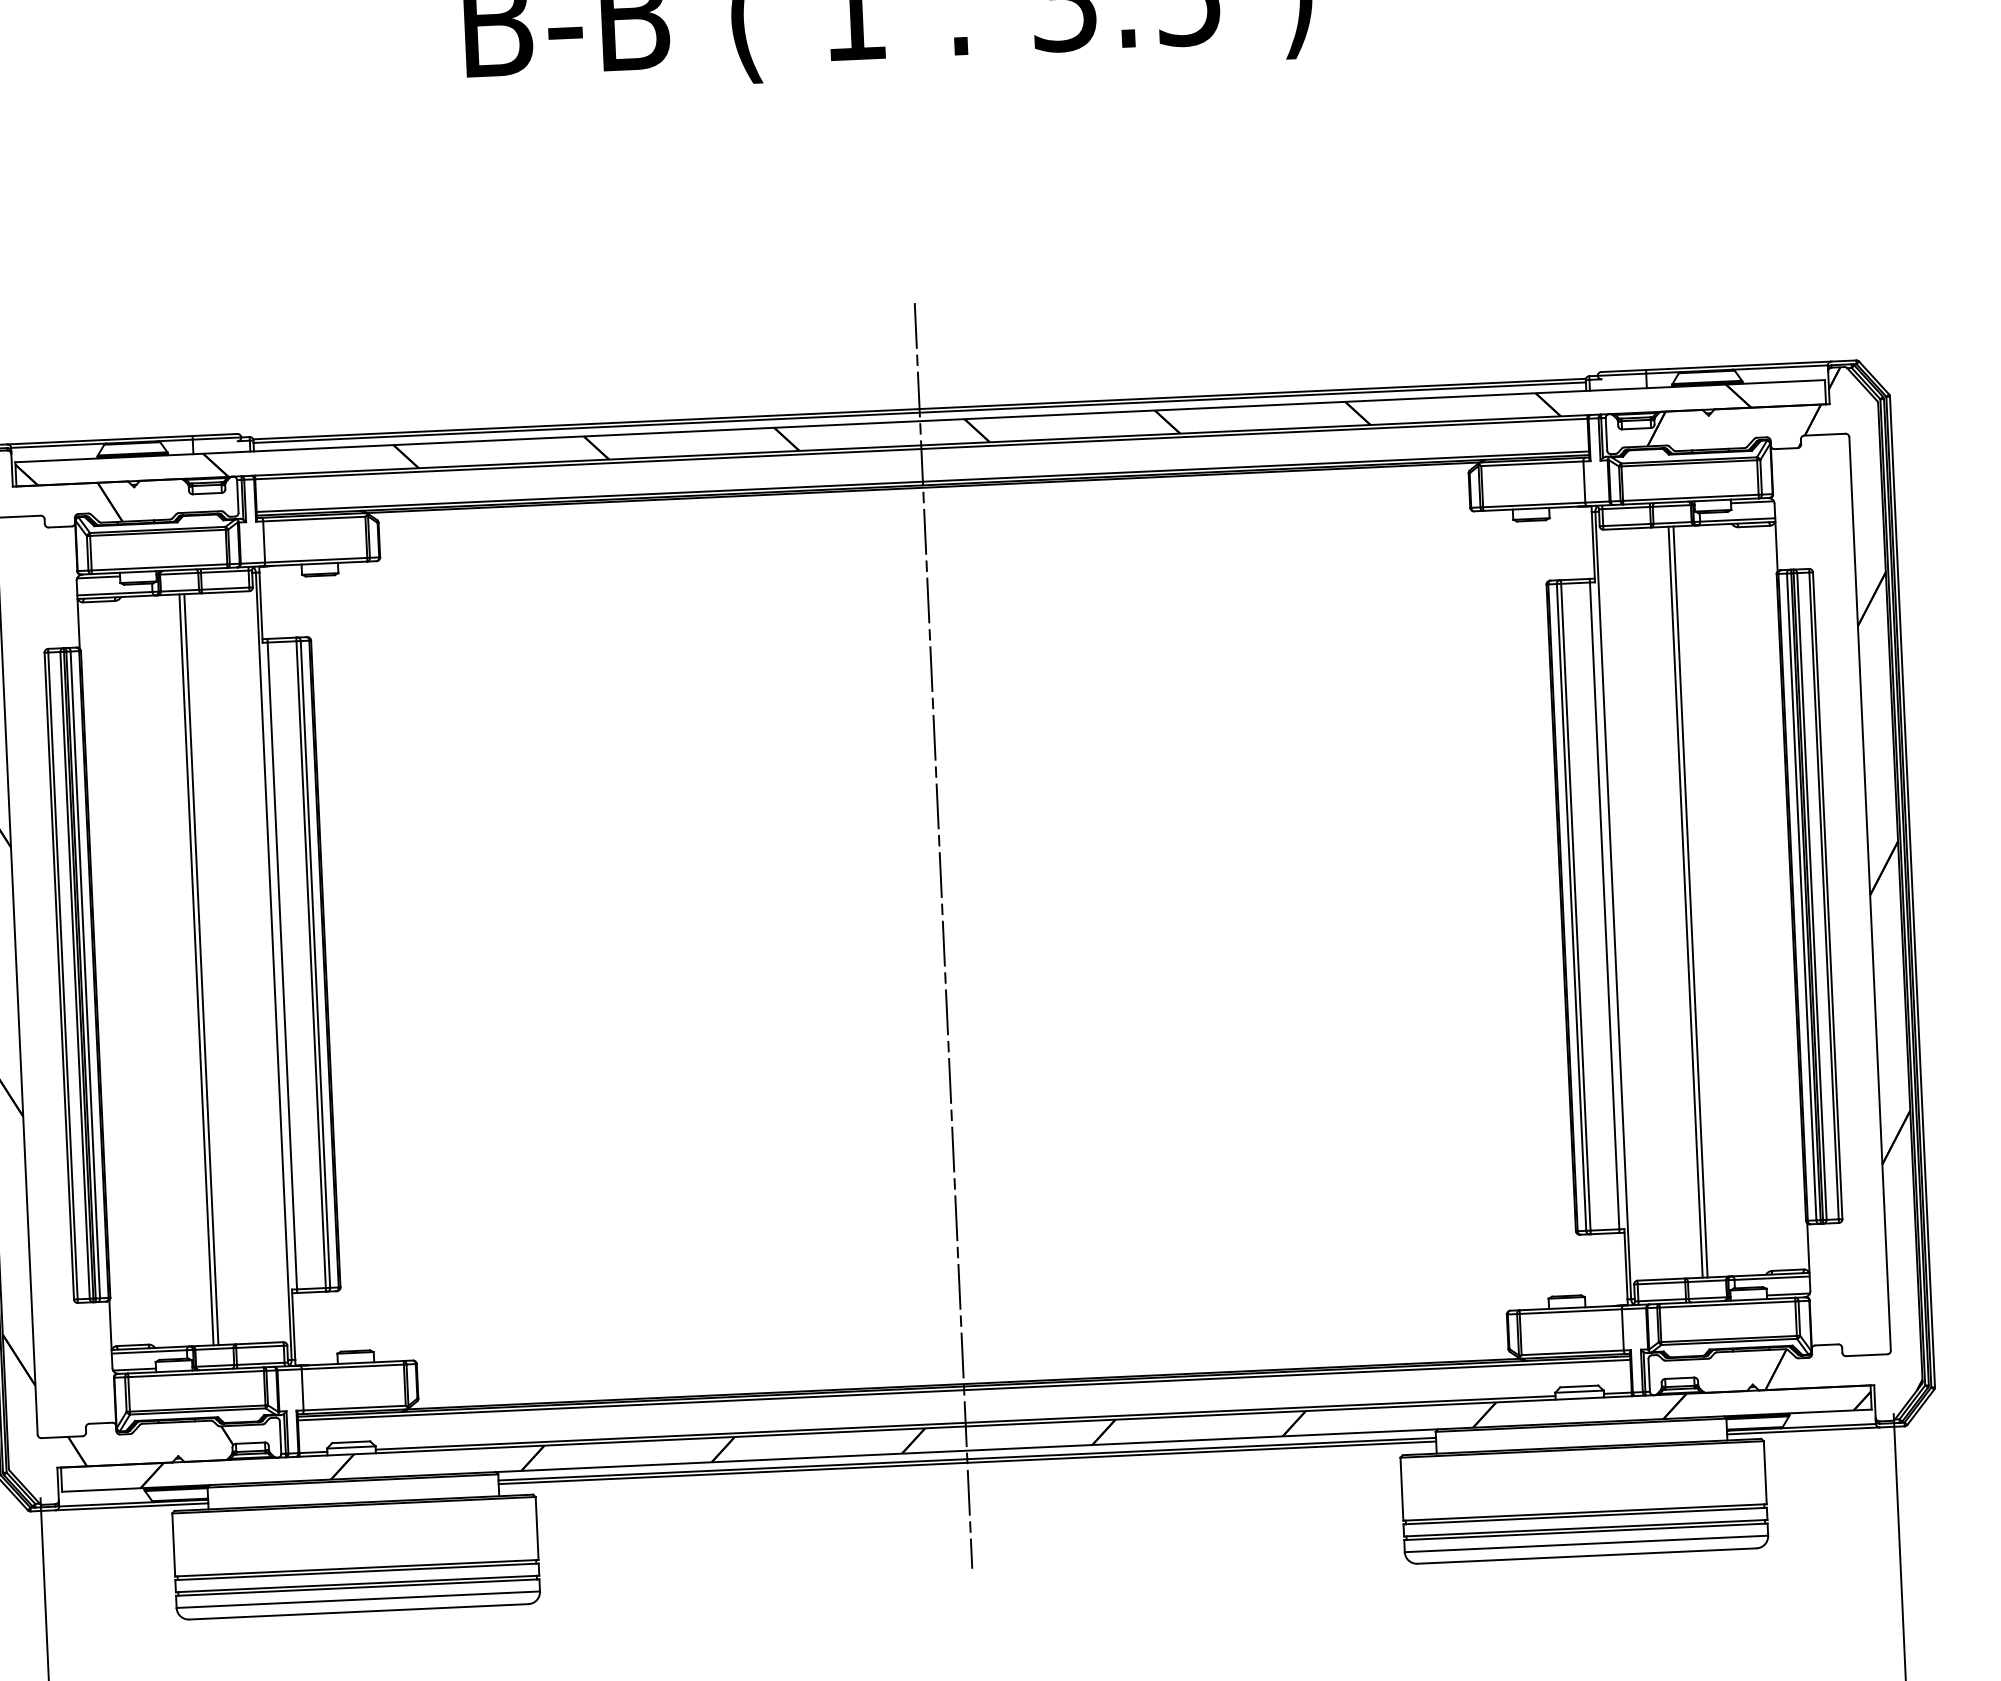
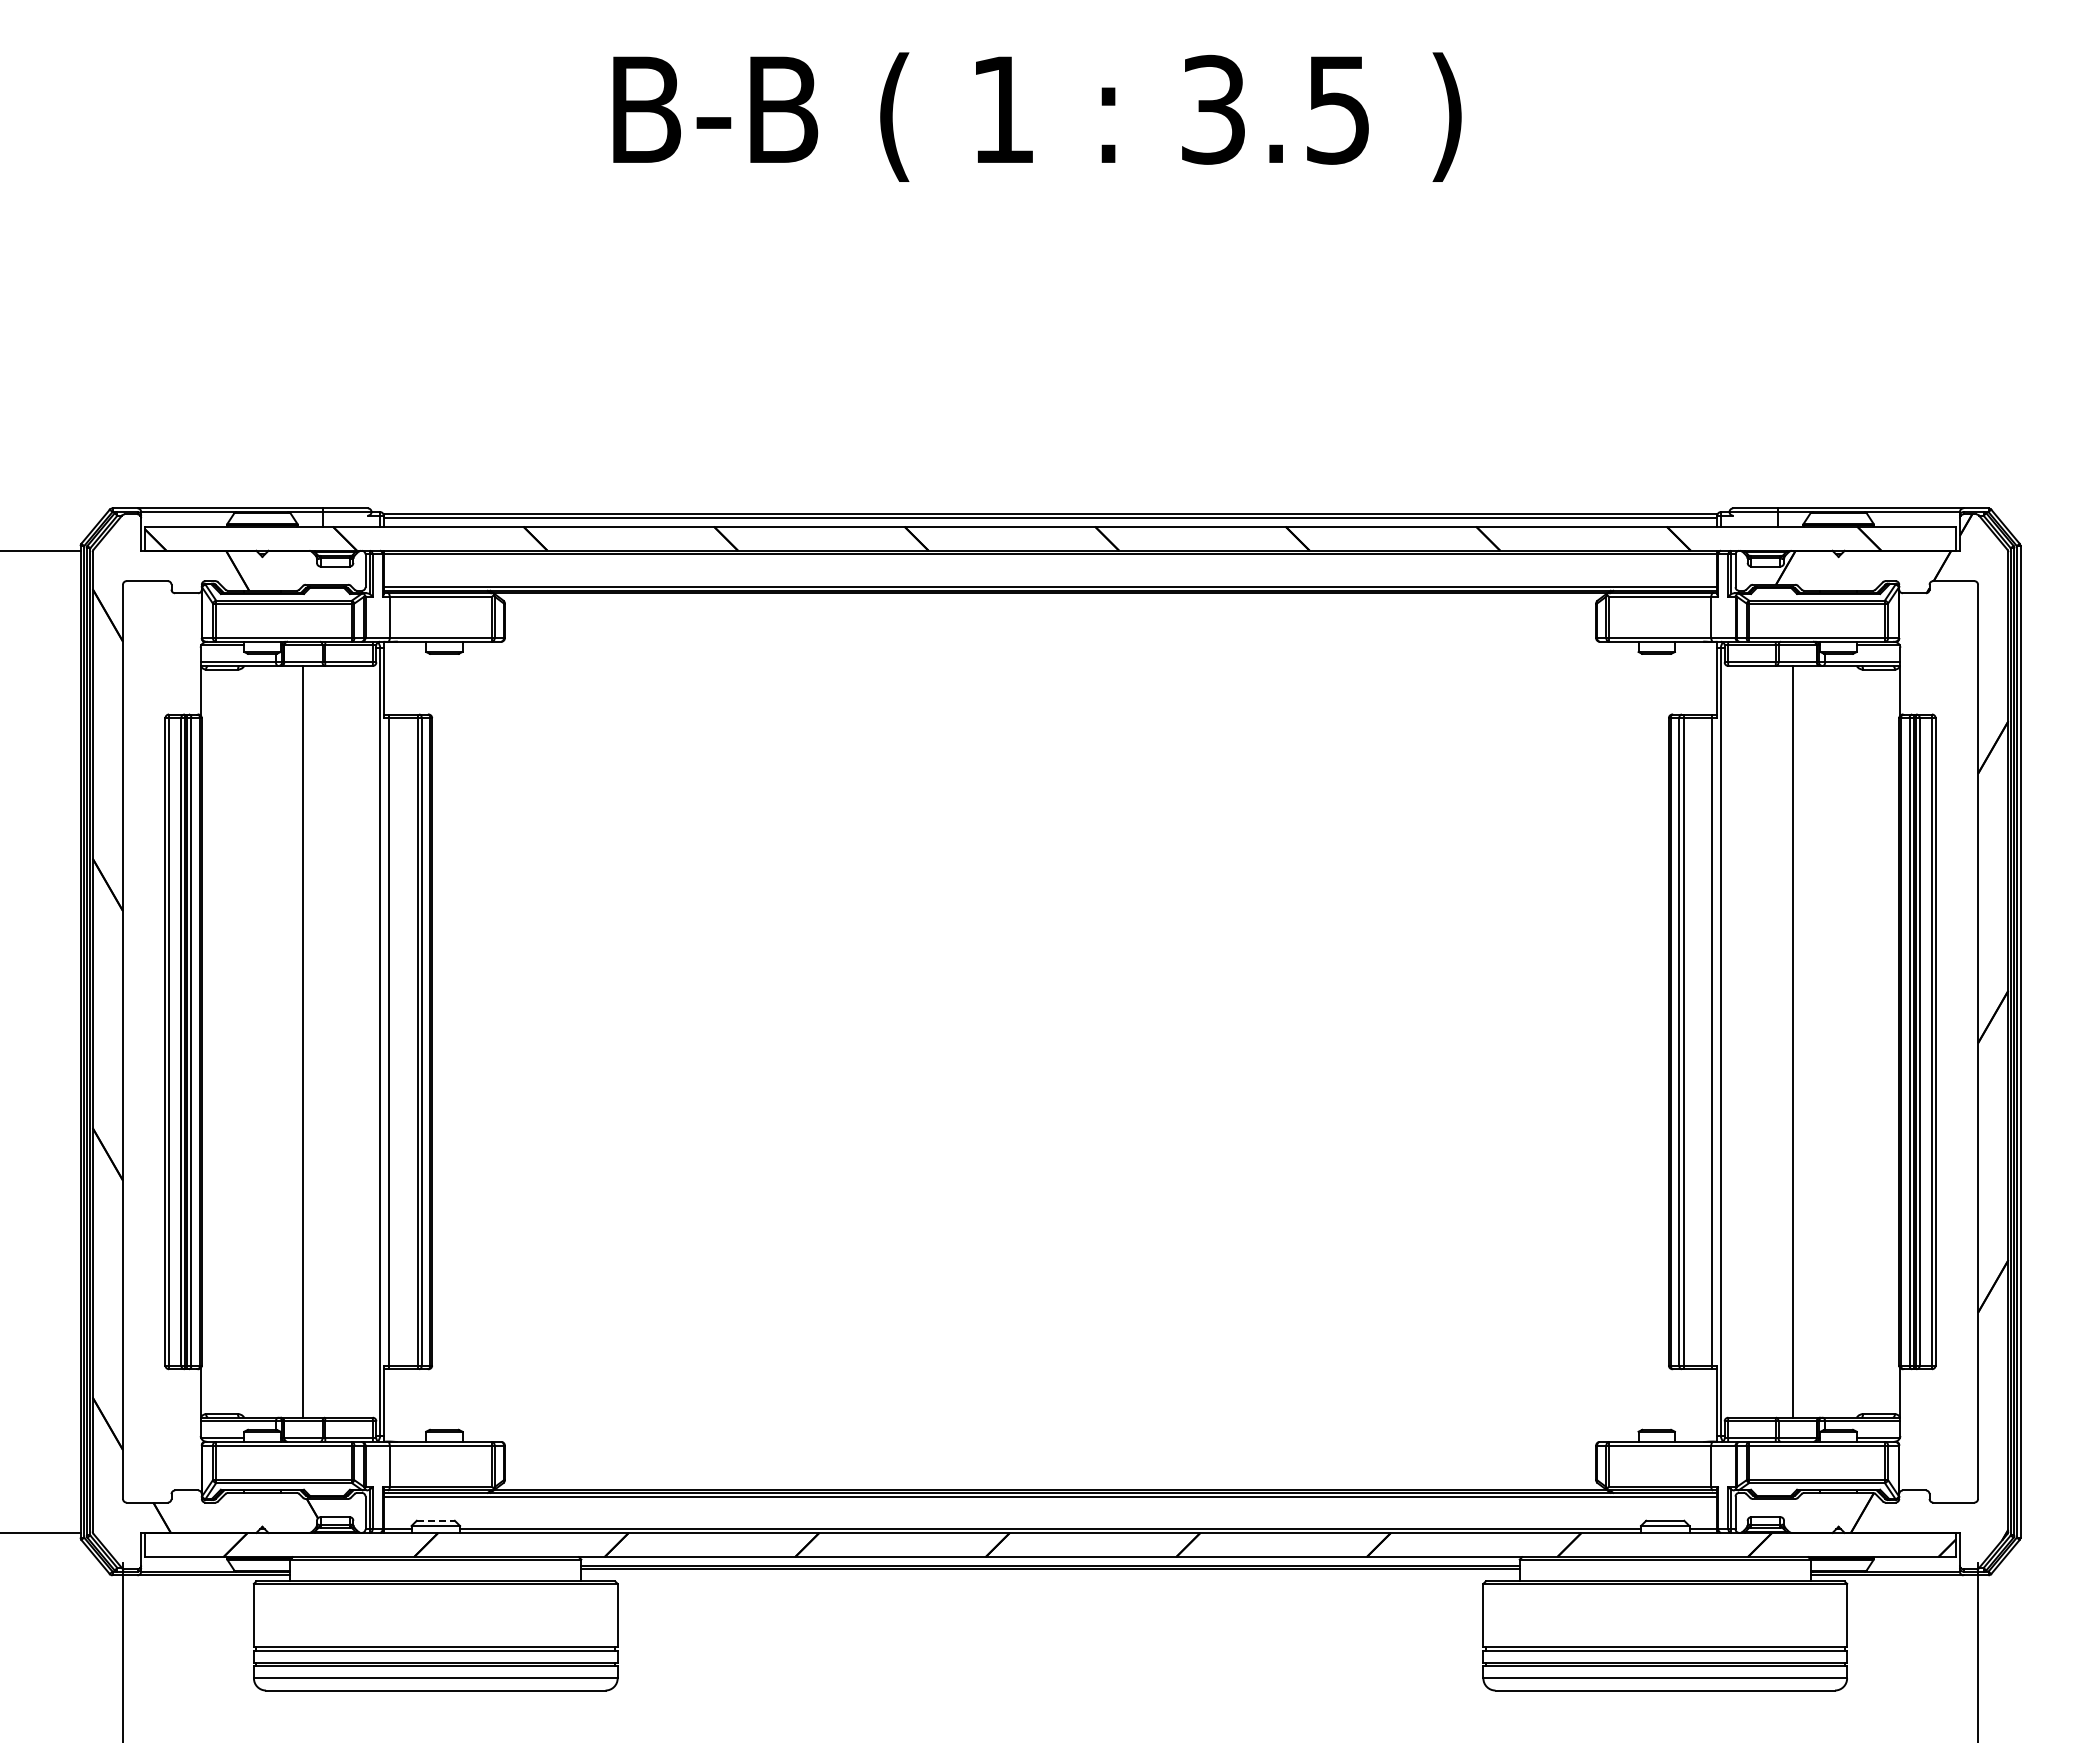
line: (1690, 901) -> (1798, 1041), removed
line: (943, 935) -> (1050, 1041), removed
line: (201, 969) -> (307, 1041), removed
line: (351, 1441) -> (436, 1520), solid -> dashed

